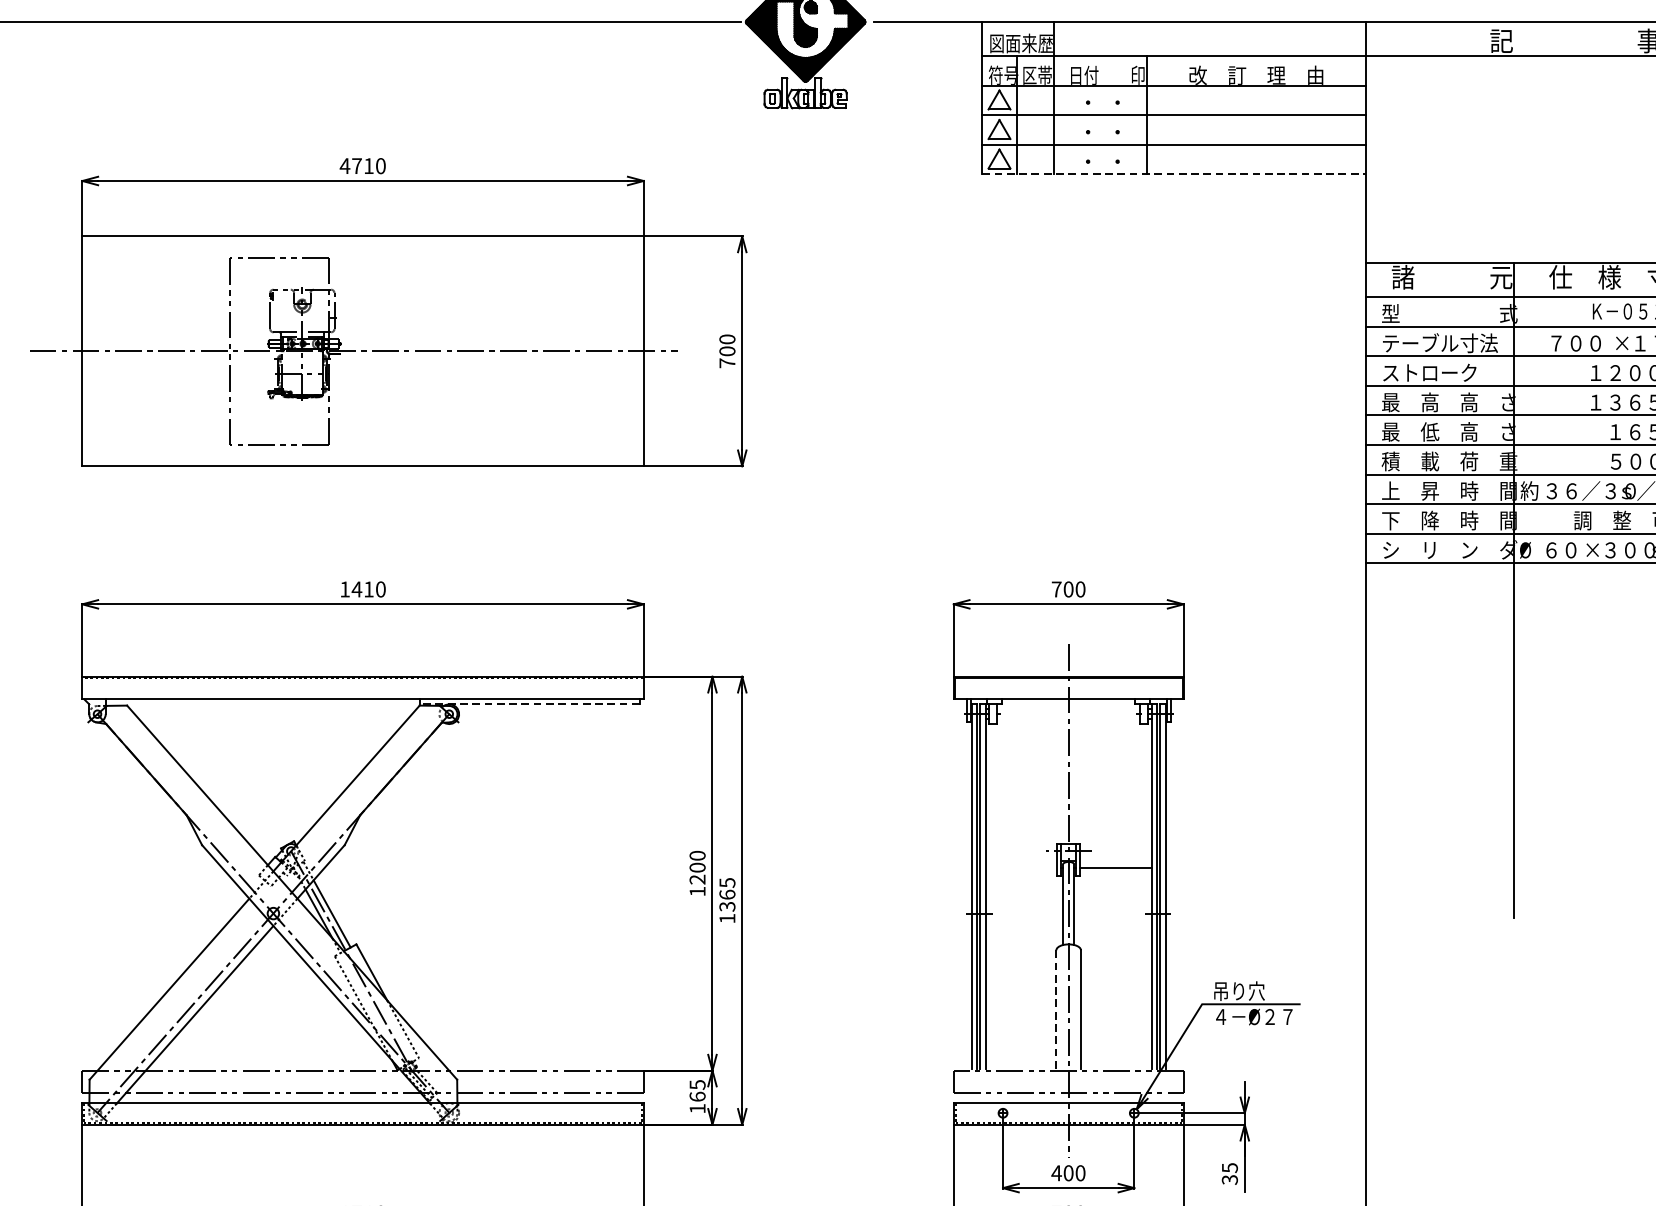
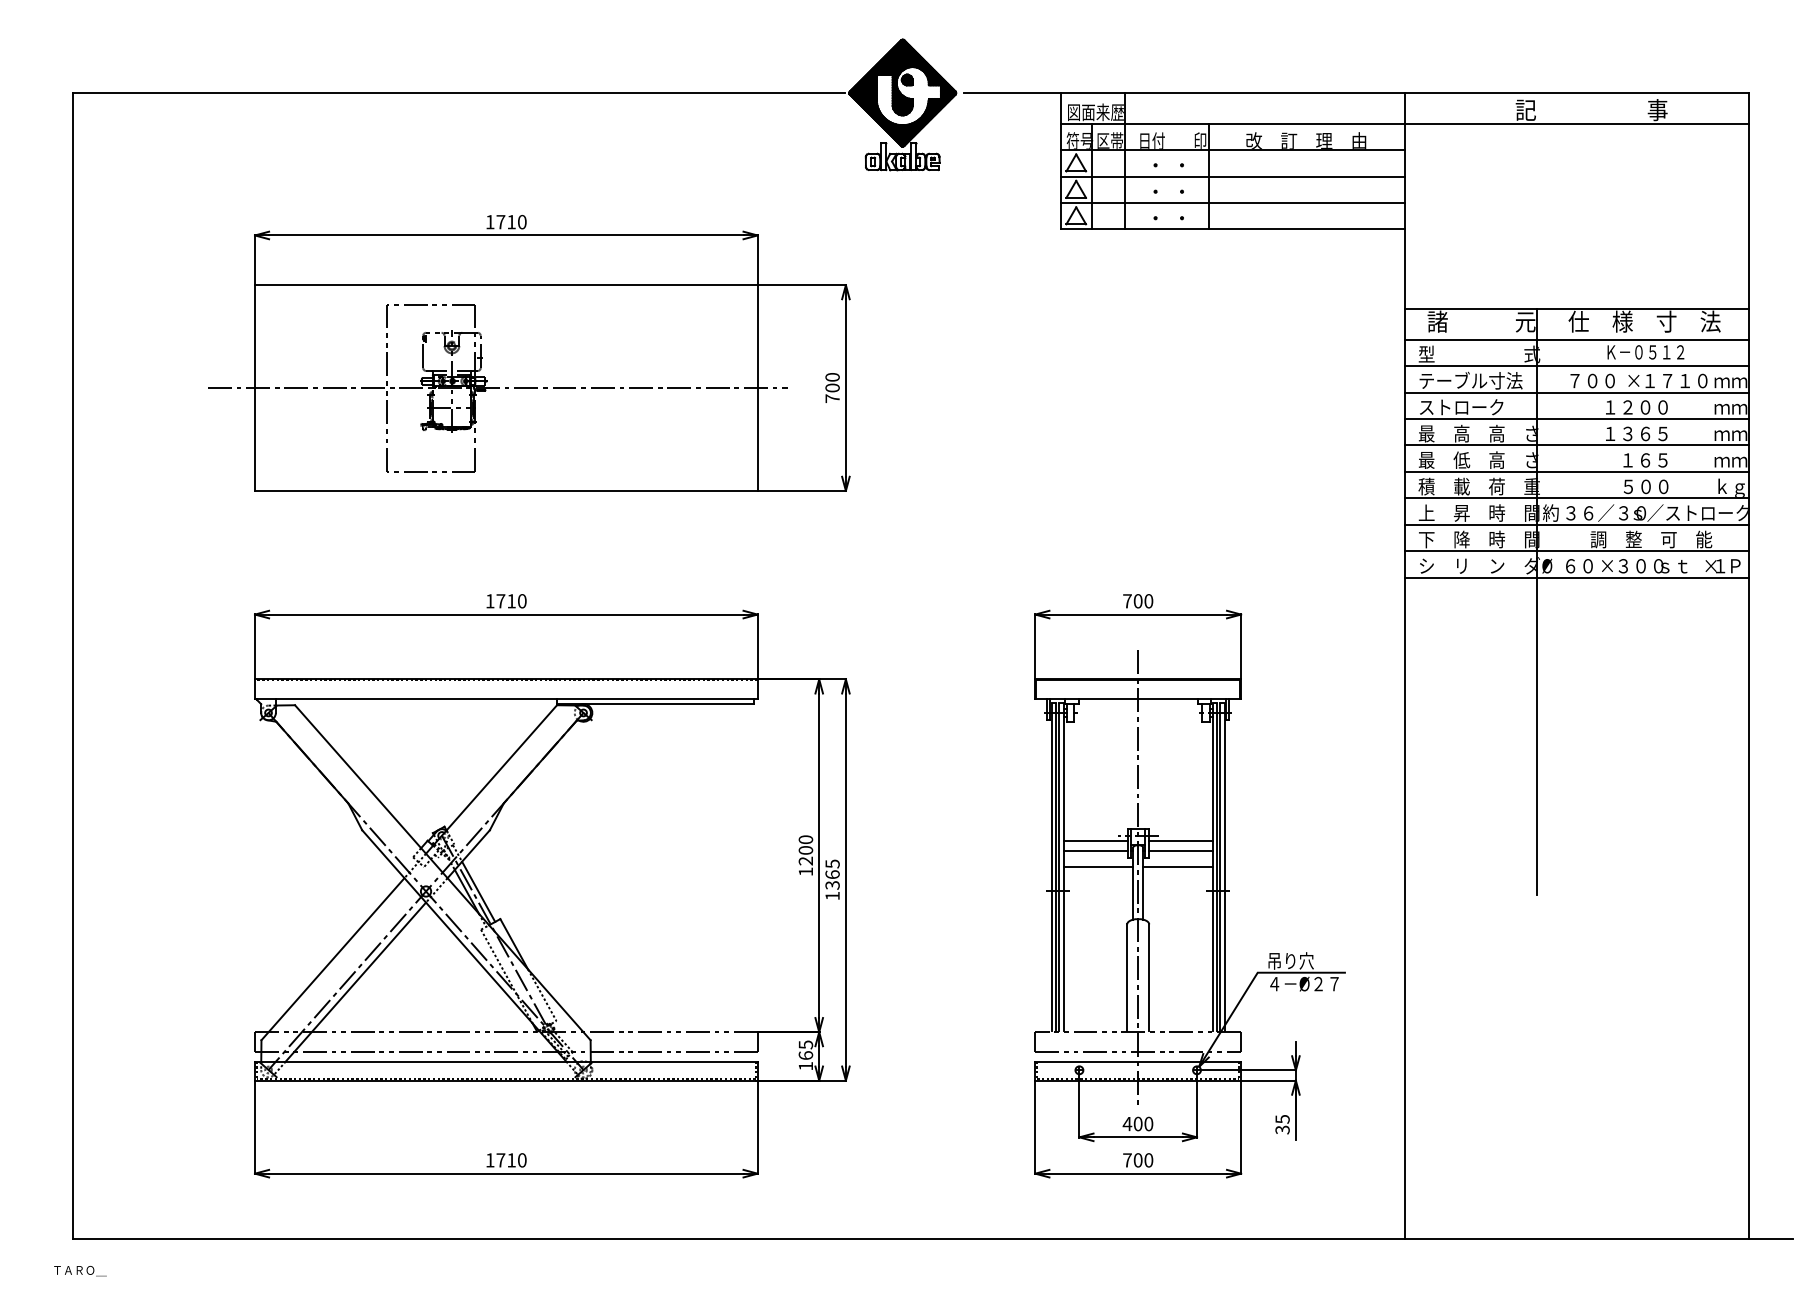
text: (344, 166) -> (489, 222), 4710 -> 1710
line: (1173, 174) -> (1232, 229), dashed -> solid
text: (356, 589) -> (500, 601), 1410 -> 1710
line: (529, 704) -> (655, 704), dashed -> solid
line: (1020, 856) -> (1095, 840), added
line: (1115, 856) -> (1180, 840), added
line: (1020, 867) -> (1095, 850), added
line: (1024, 886) -> (1098, 867), added
line: (1112, 886) -> (1177, 867), added
line: (1056, 1010) -> (1127, 978), dashed -> solid

